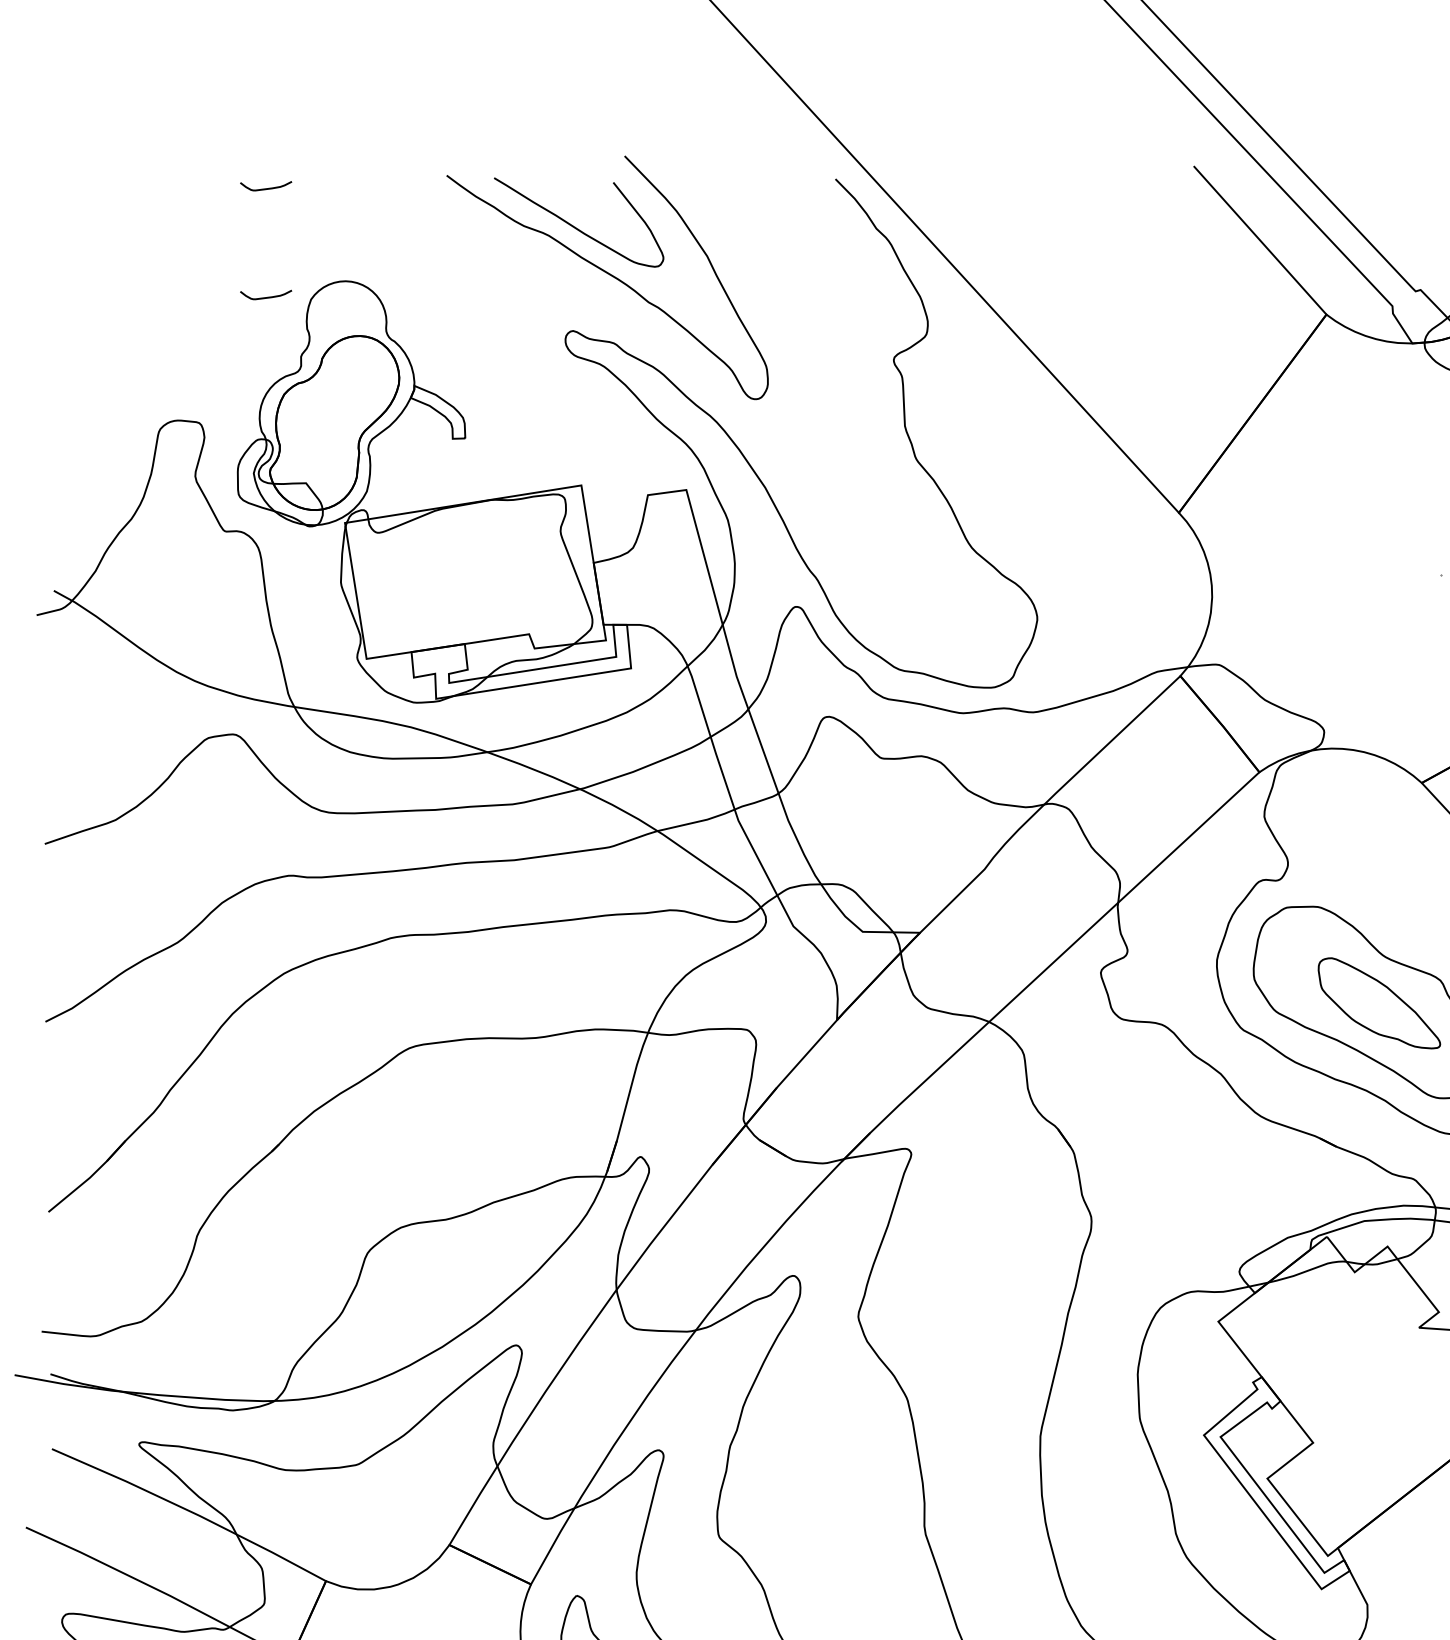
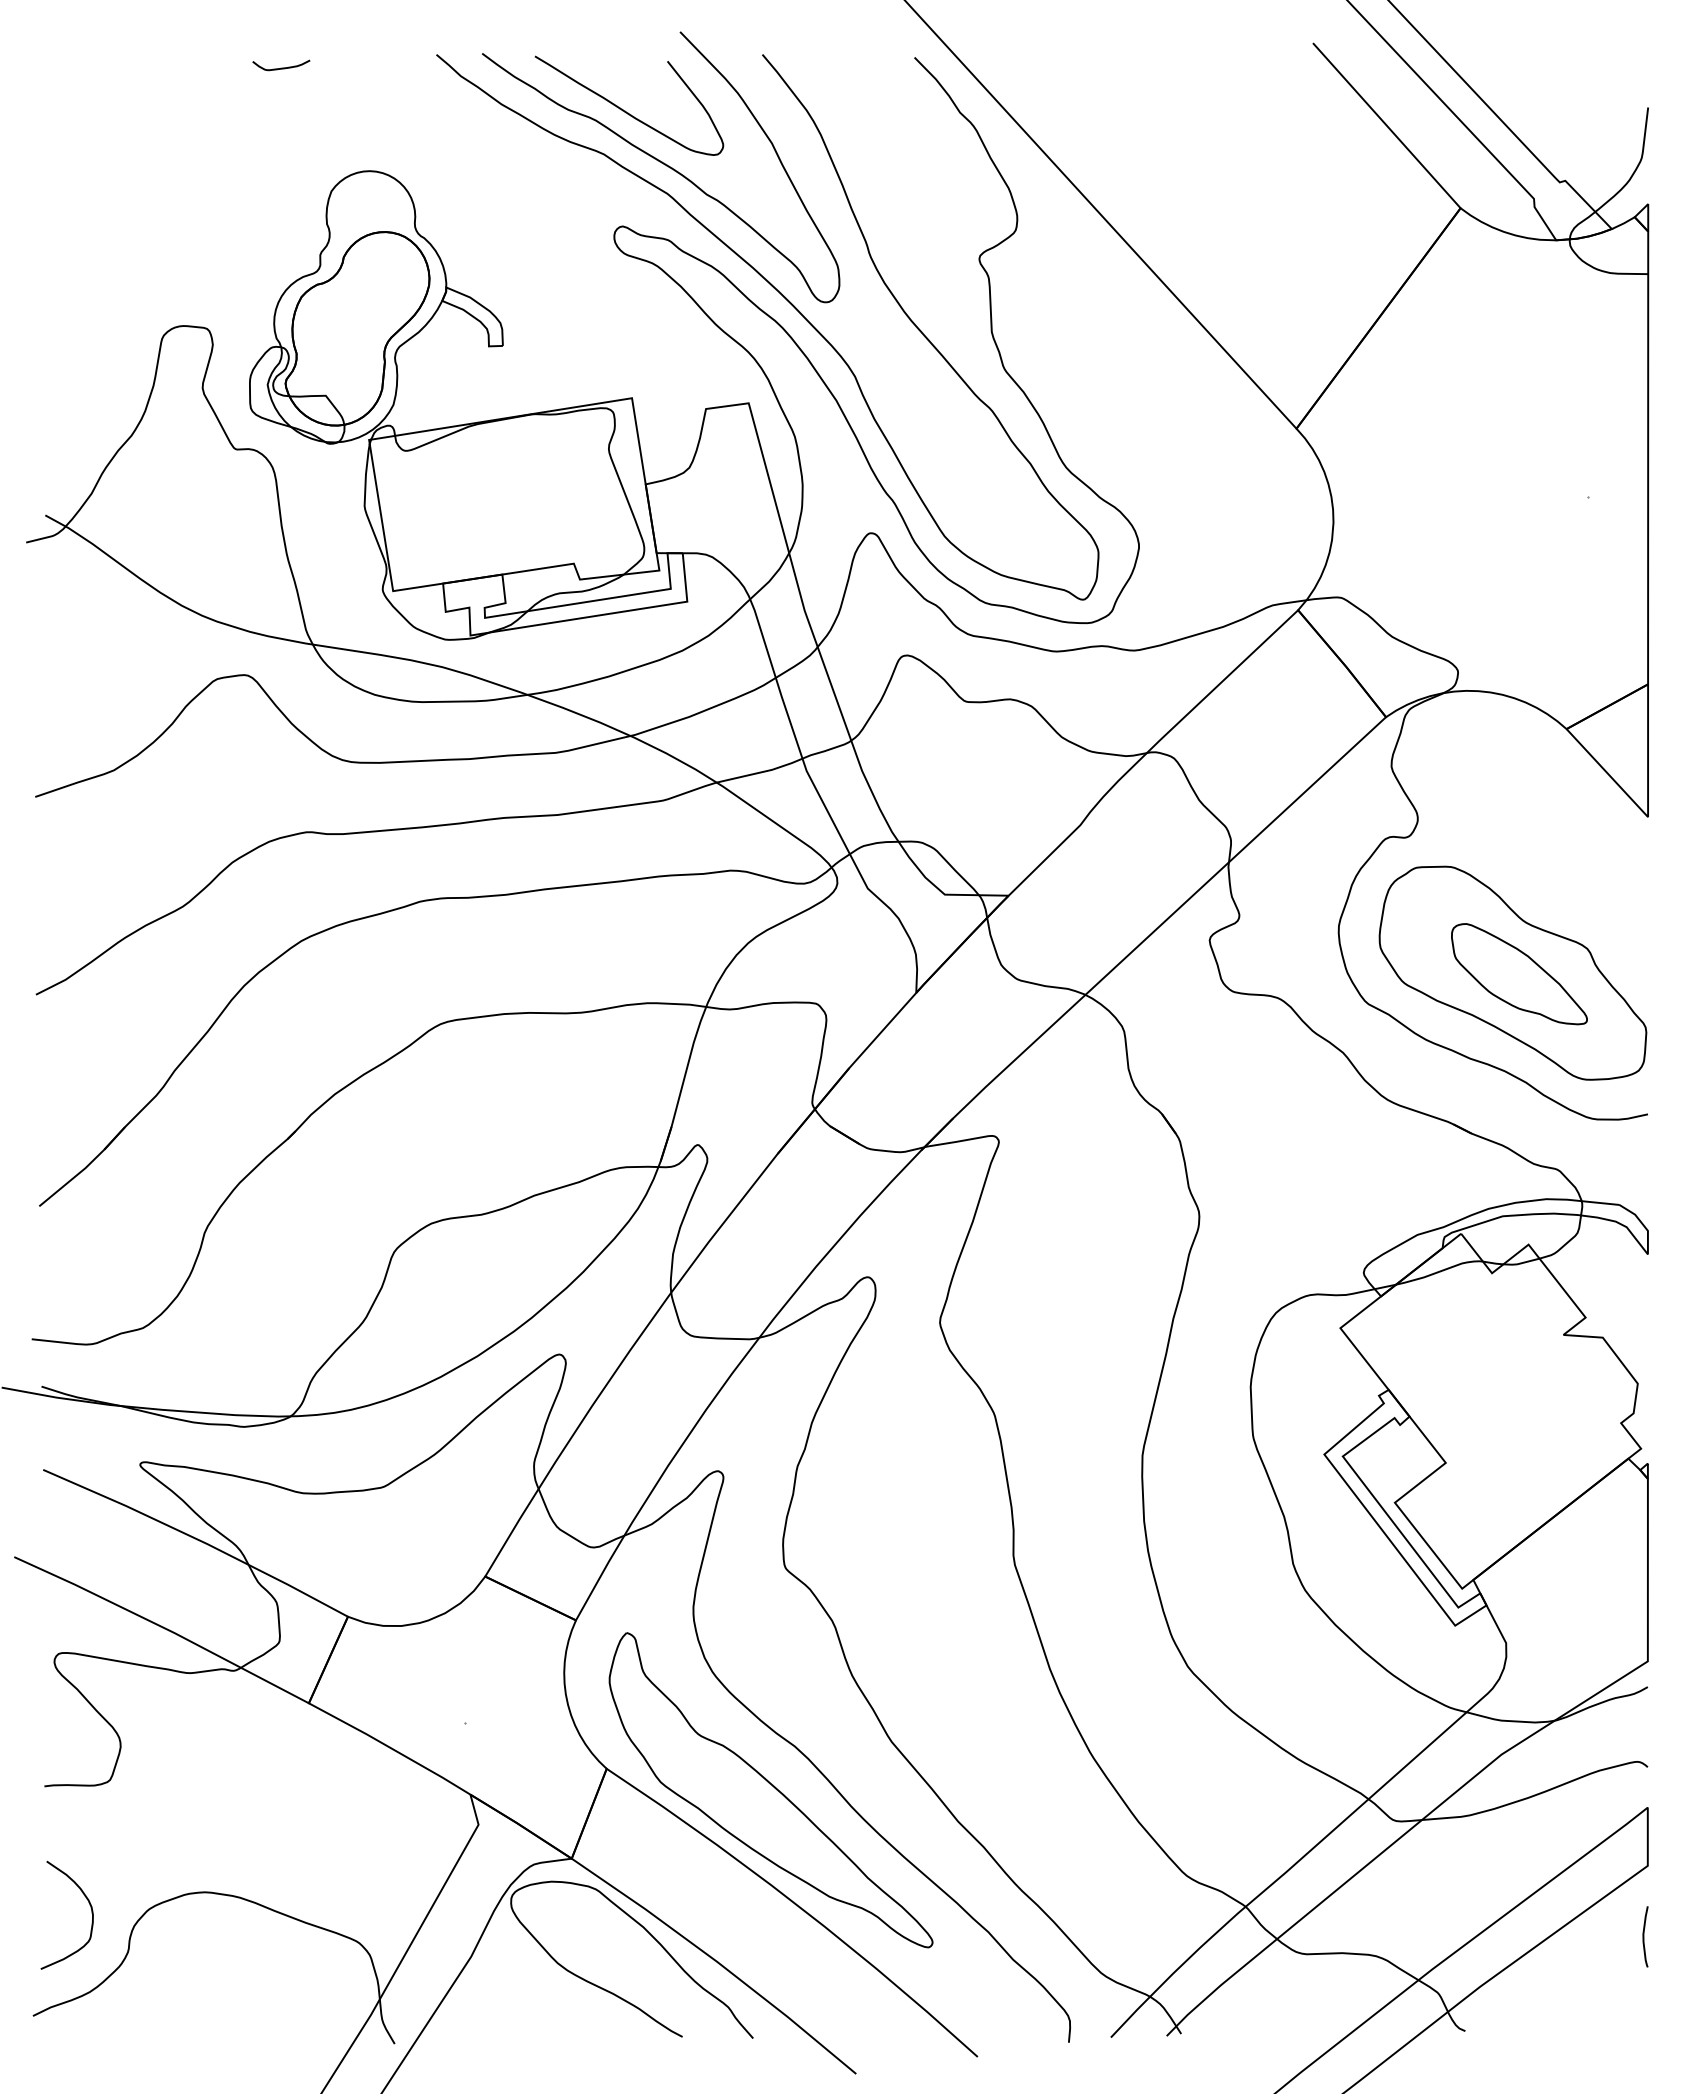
curve: (266, 296) -> (281, 188), removed
curve: (723, 401) -> (790, 304), added

